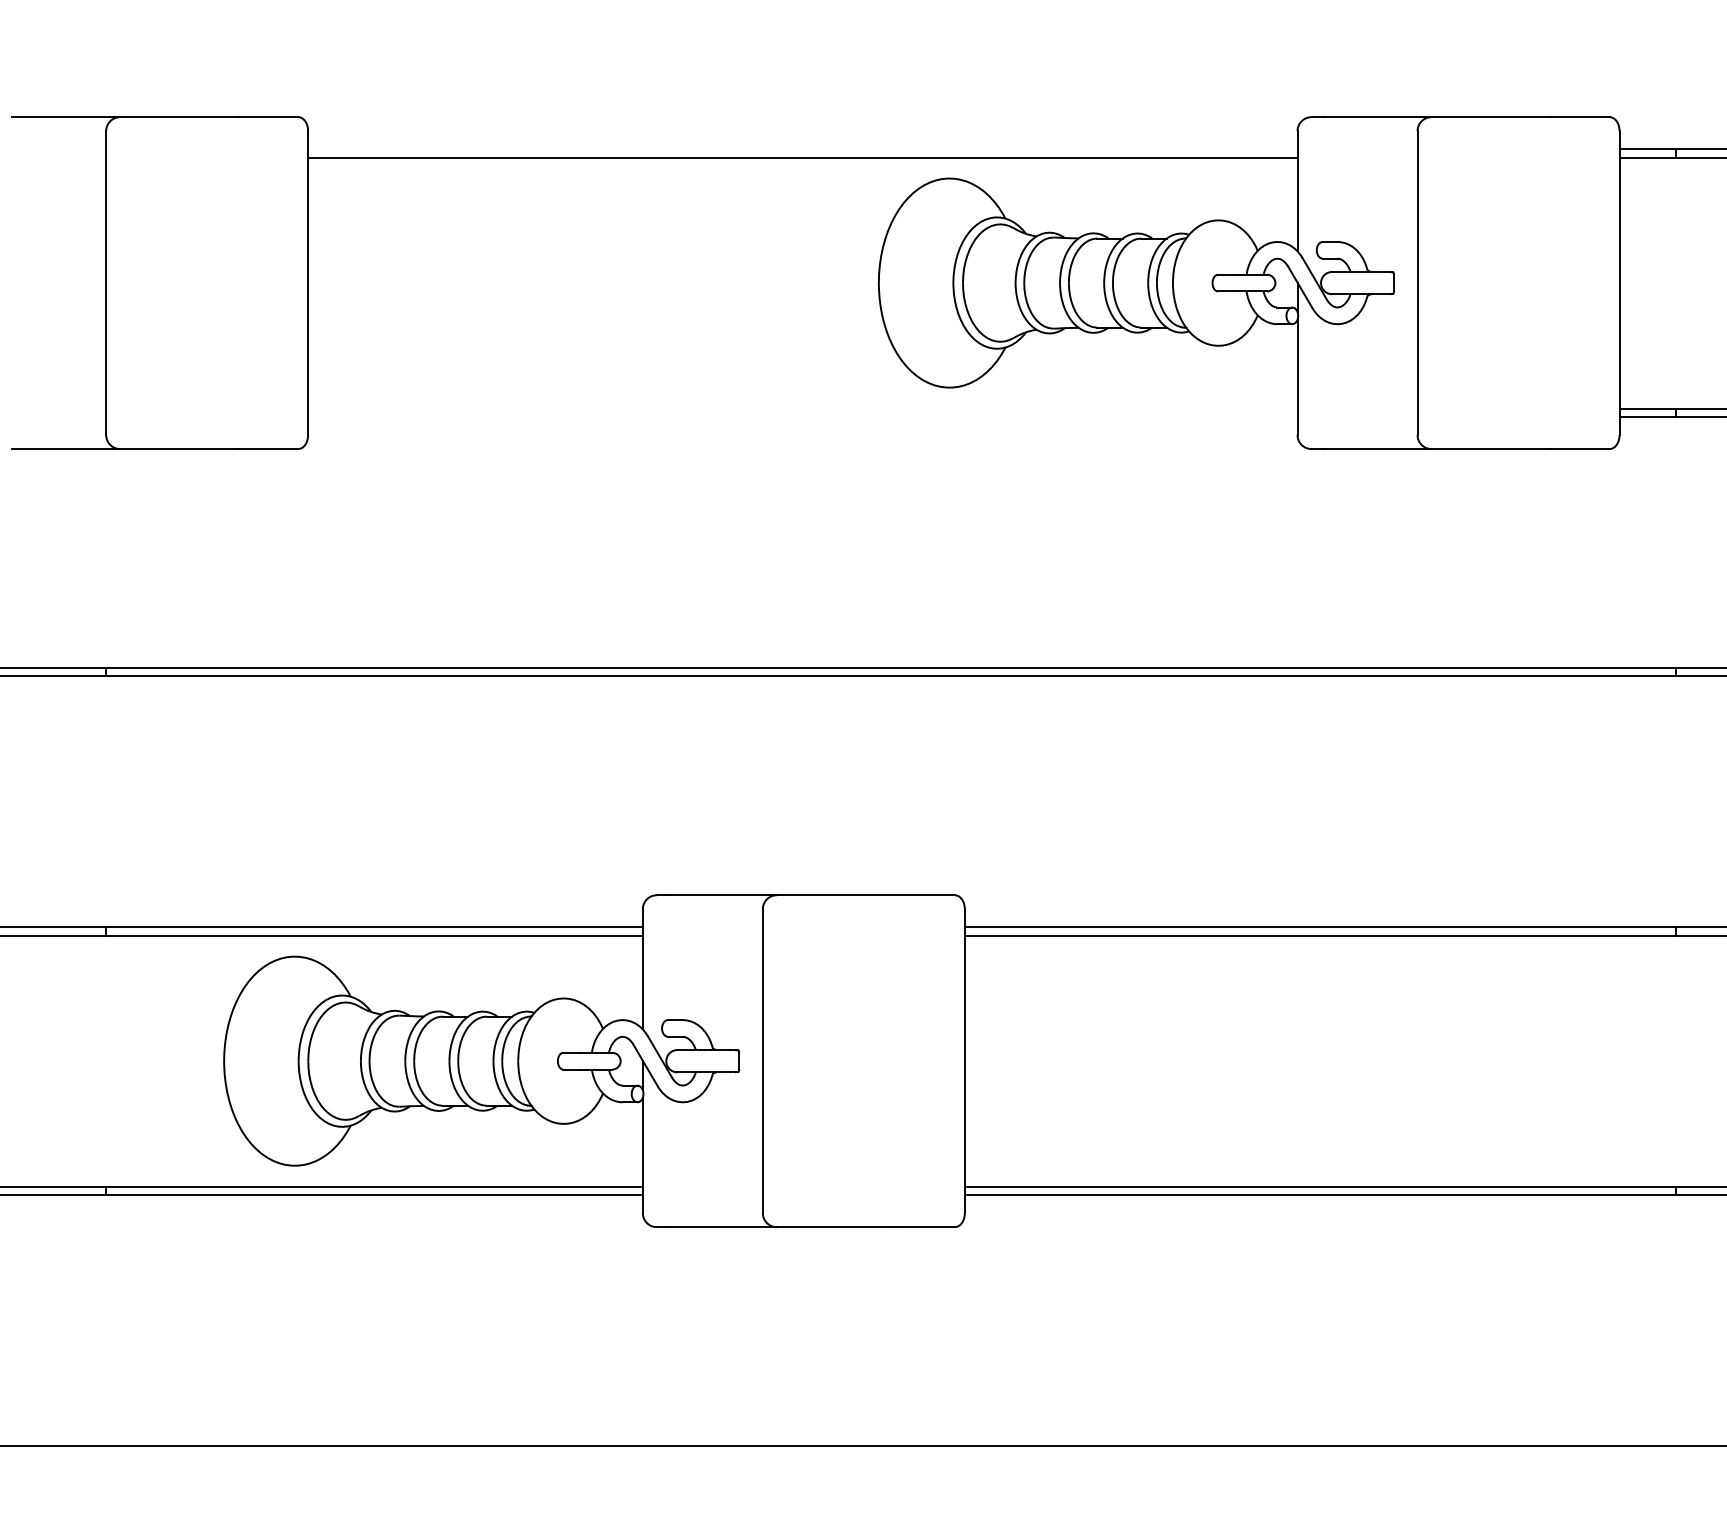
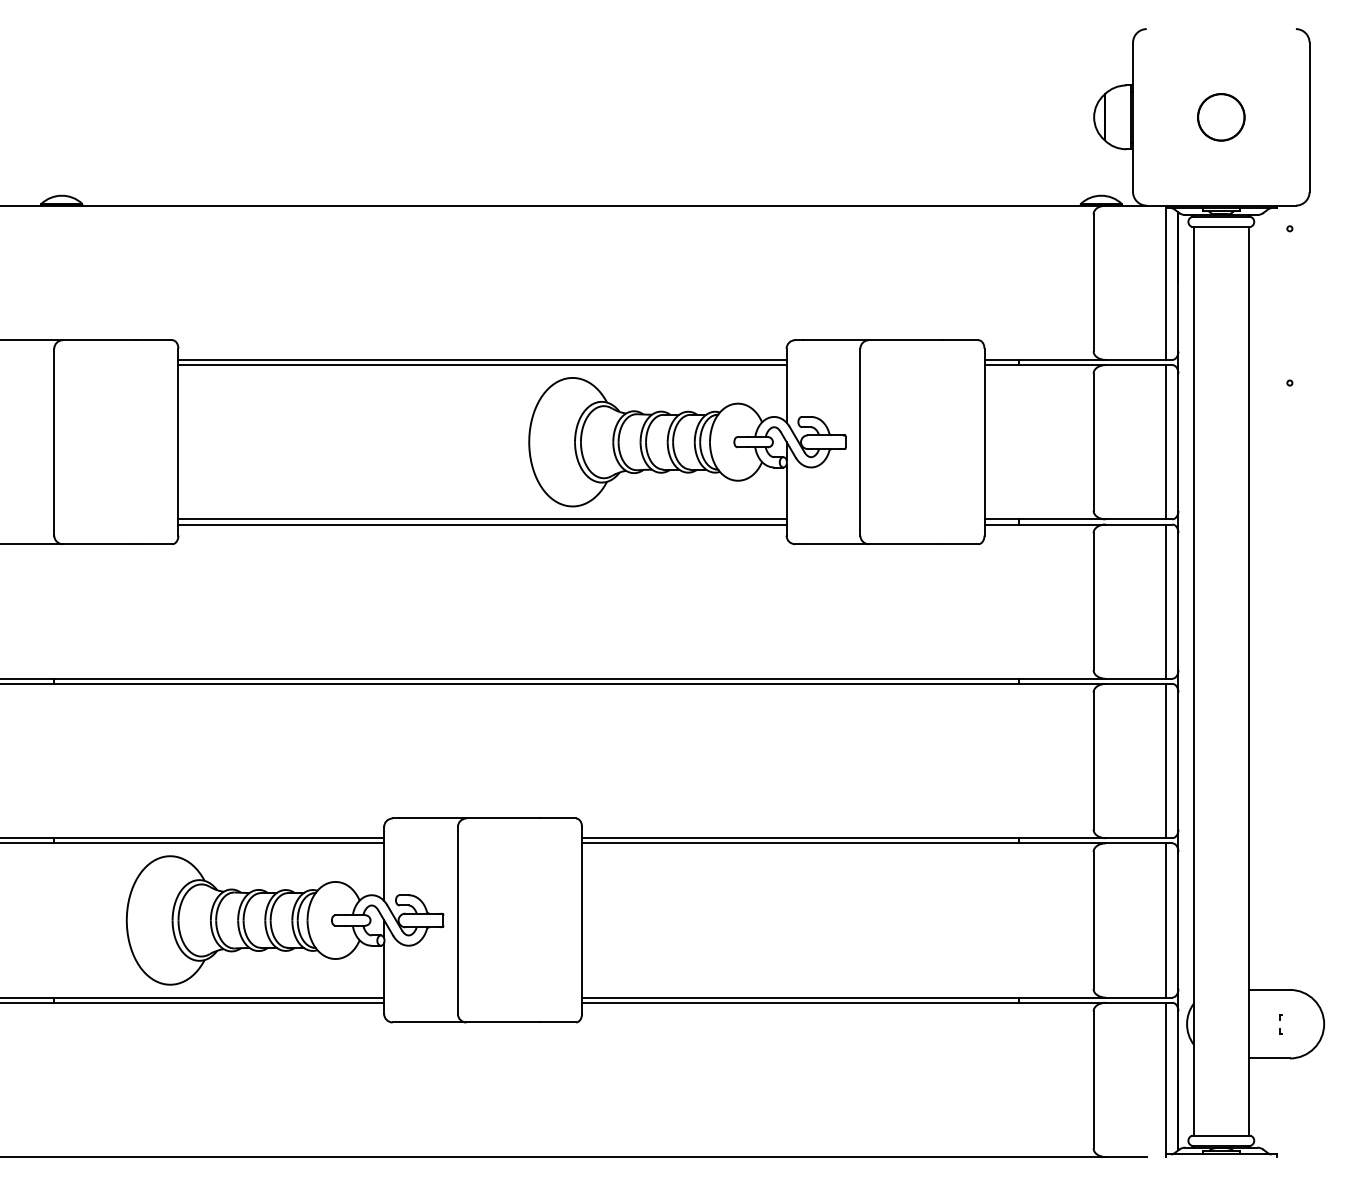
line: (802, 148) -> (482, 359), added
line: (802, 408) -> (482, 519), added
line: (802, 416) -> (482, 524), added

